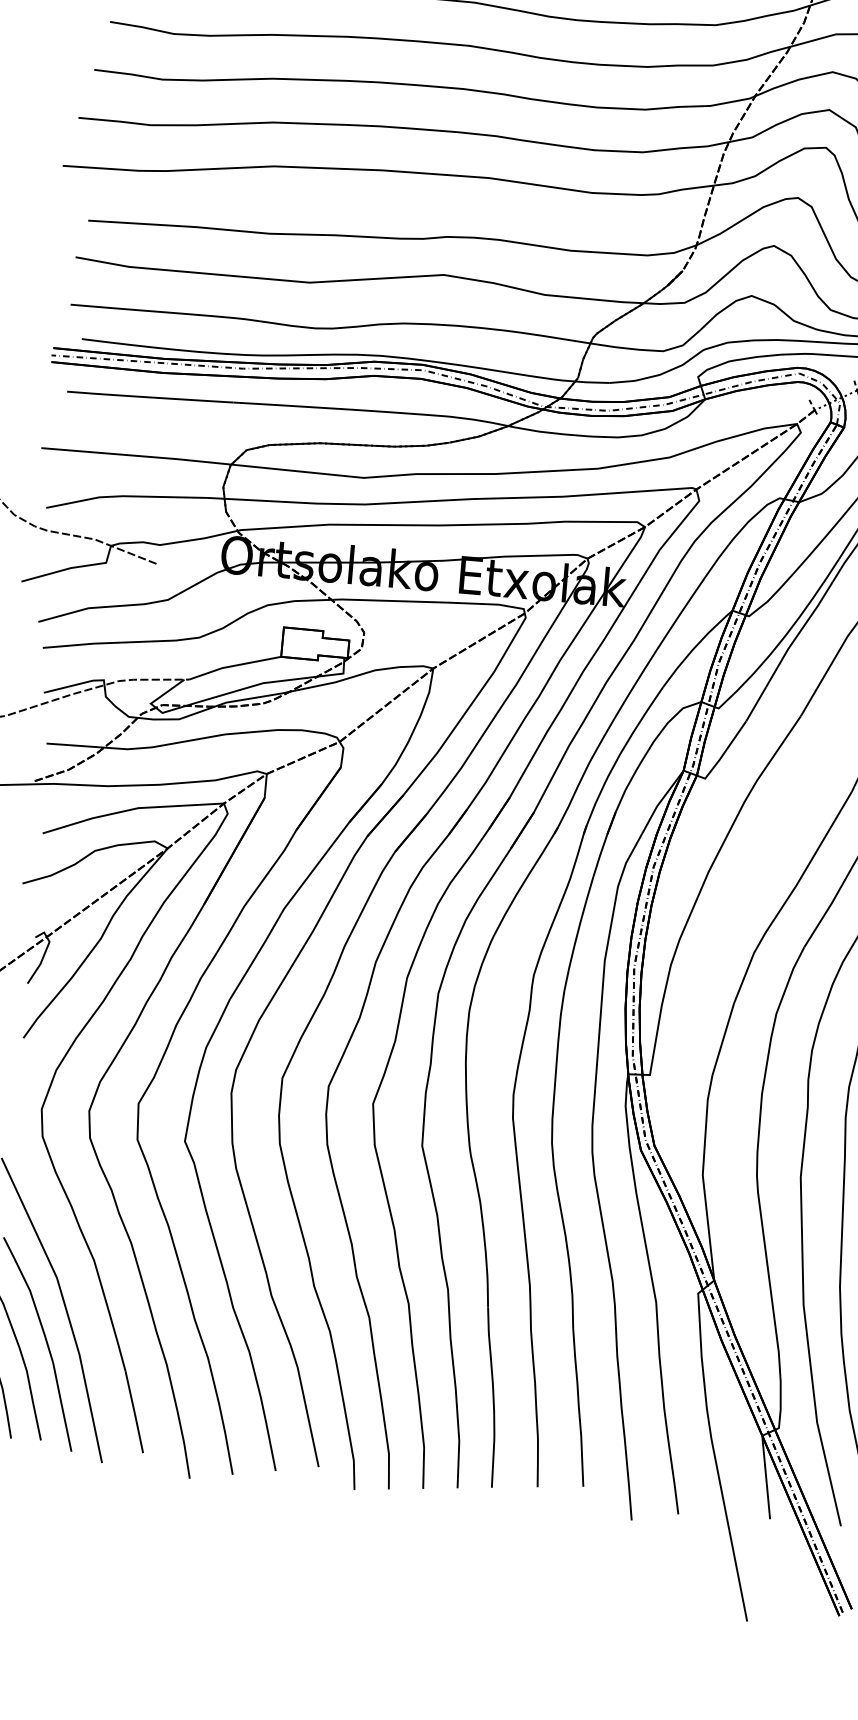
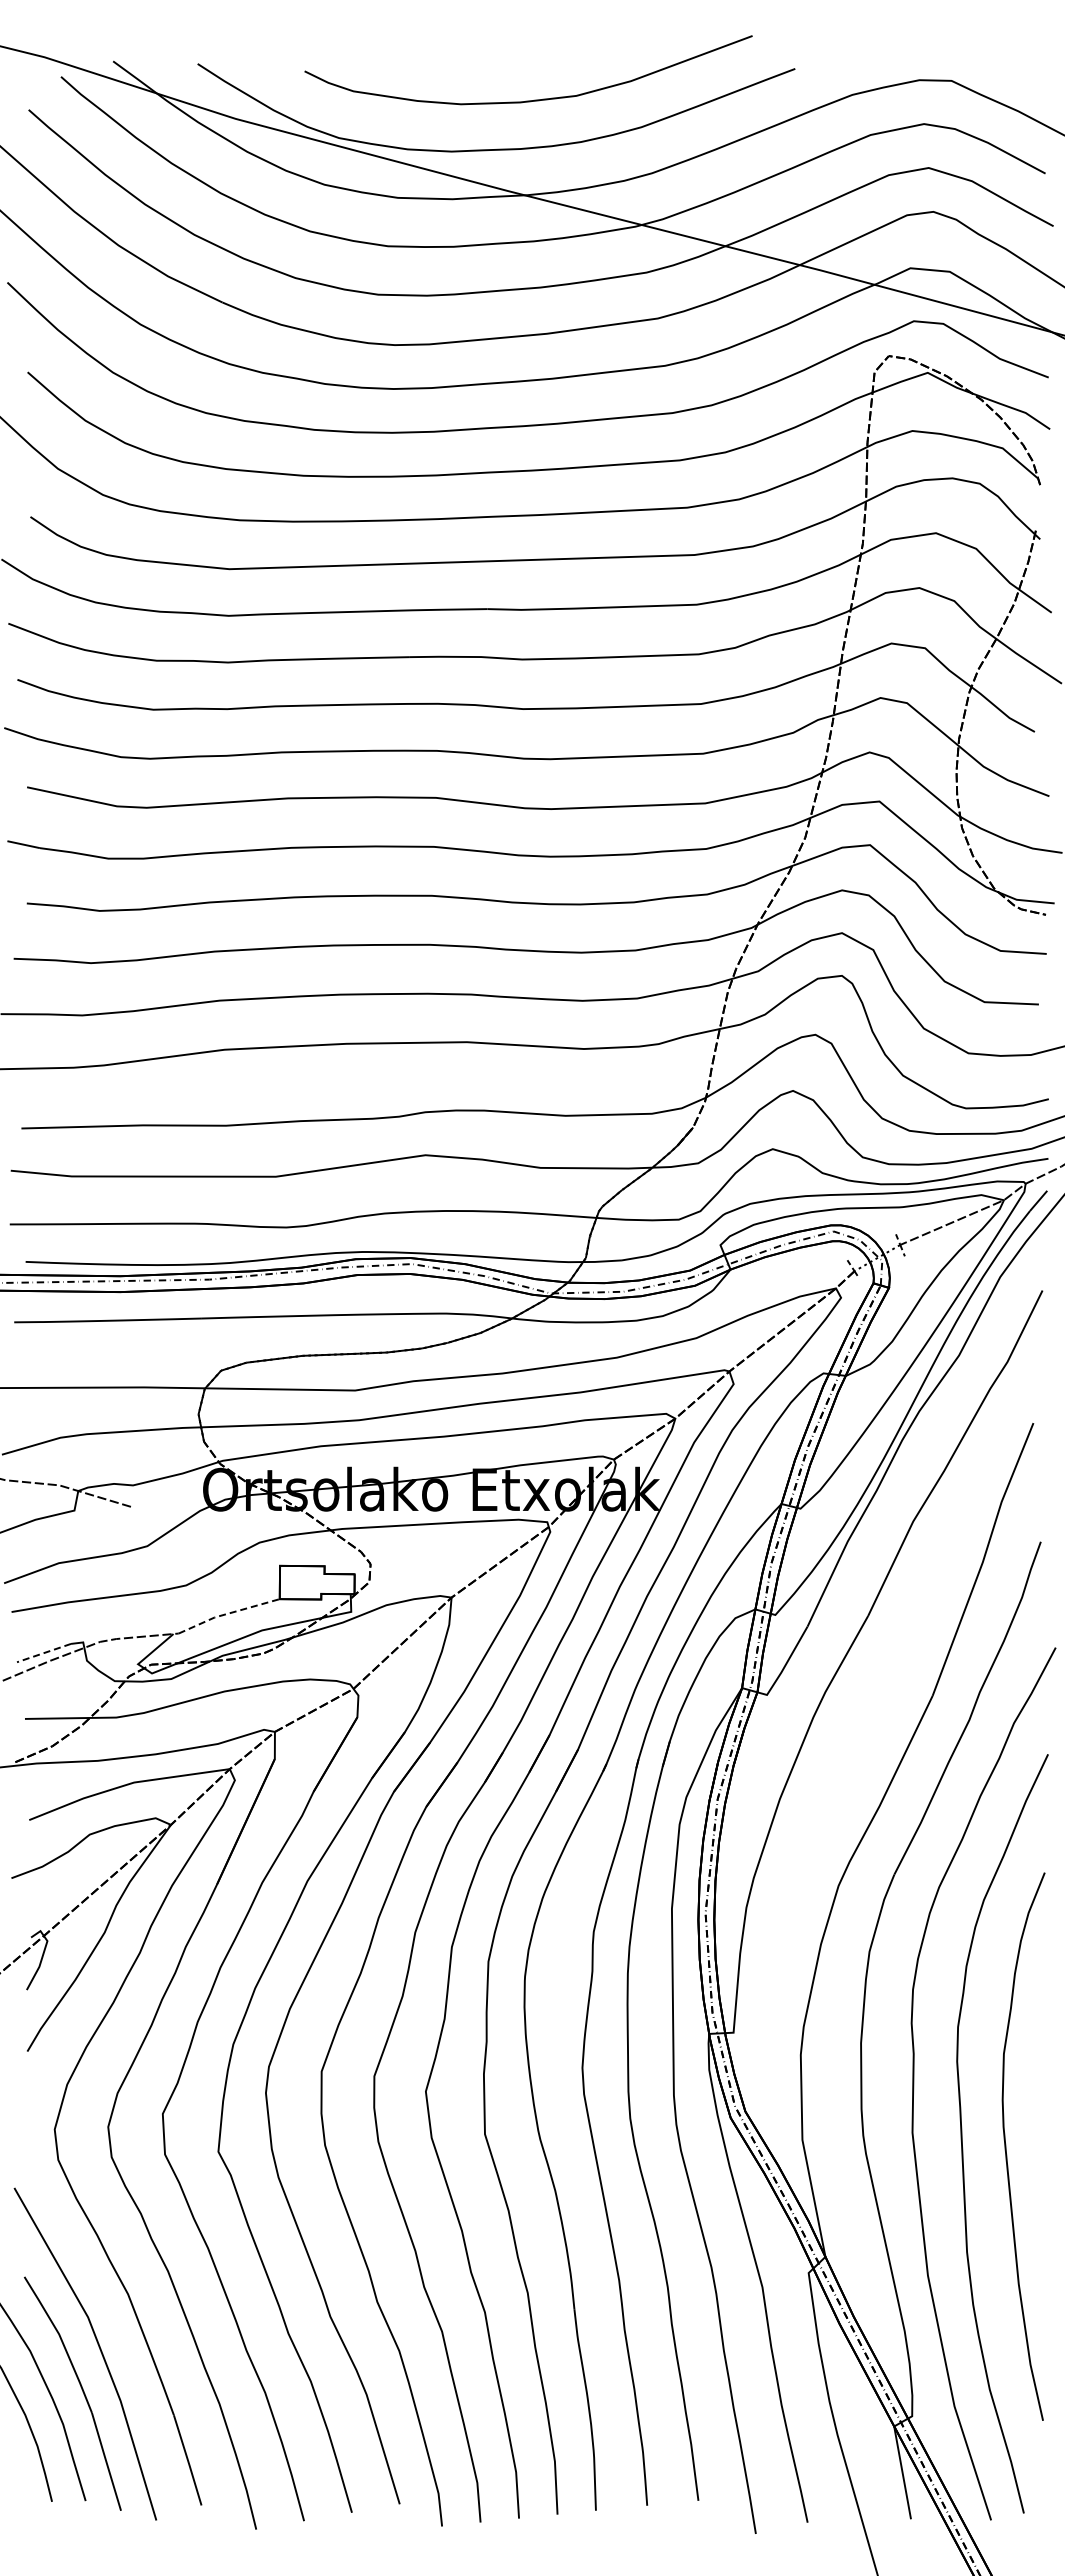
line: (234, 665) -> (228, 1613), solid -> dashed
line: (68, 687) -> (44, 1653), solid -> dashed

